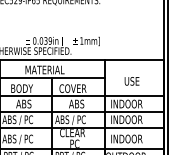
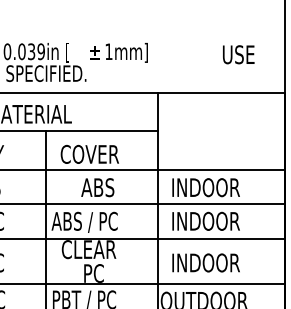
text: (131, 81) -> (237, 55), moved

